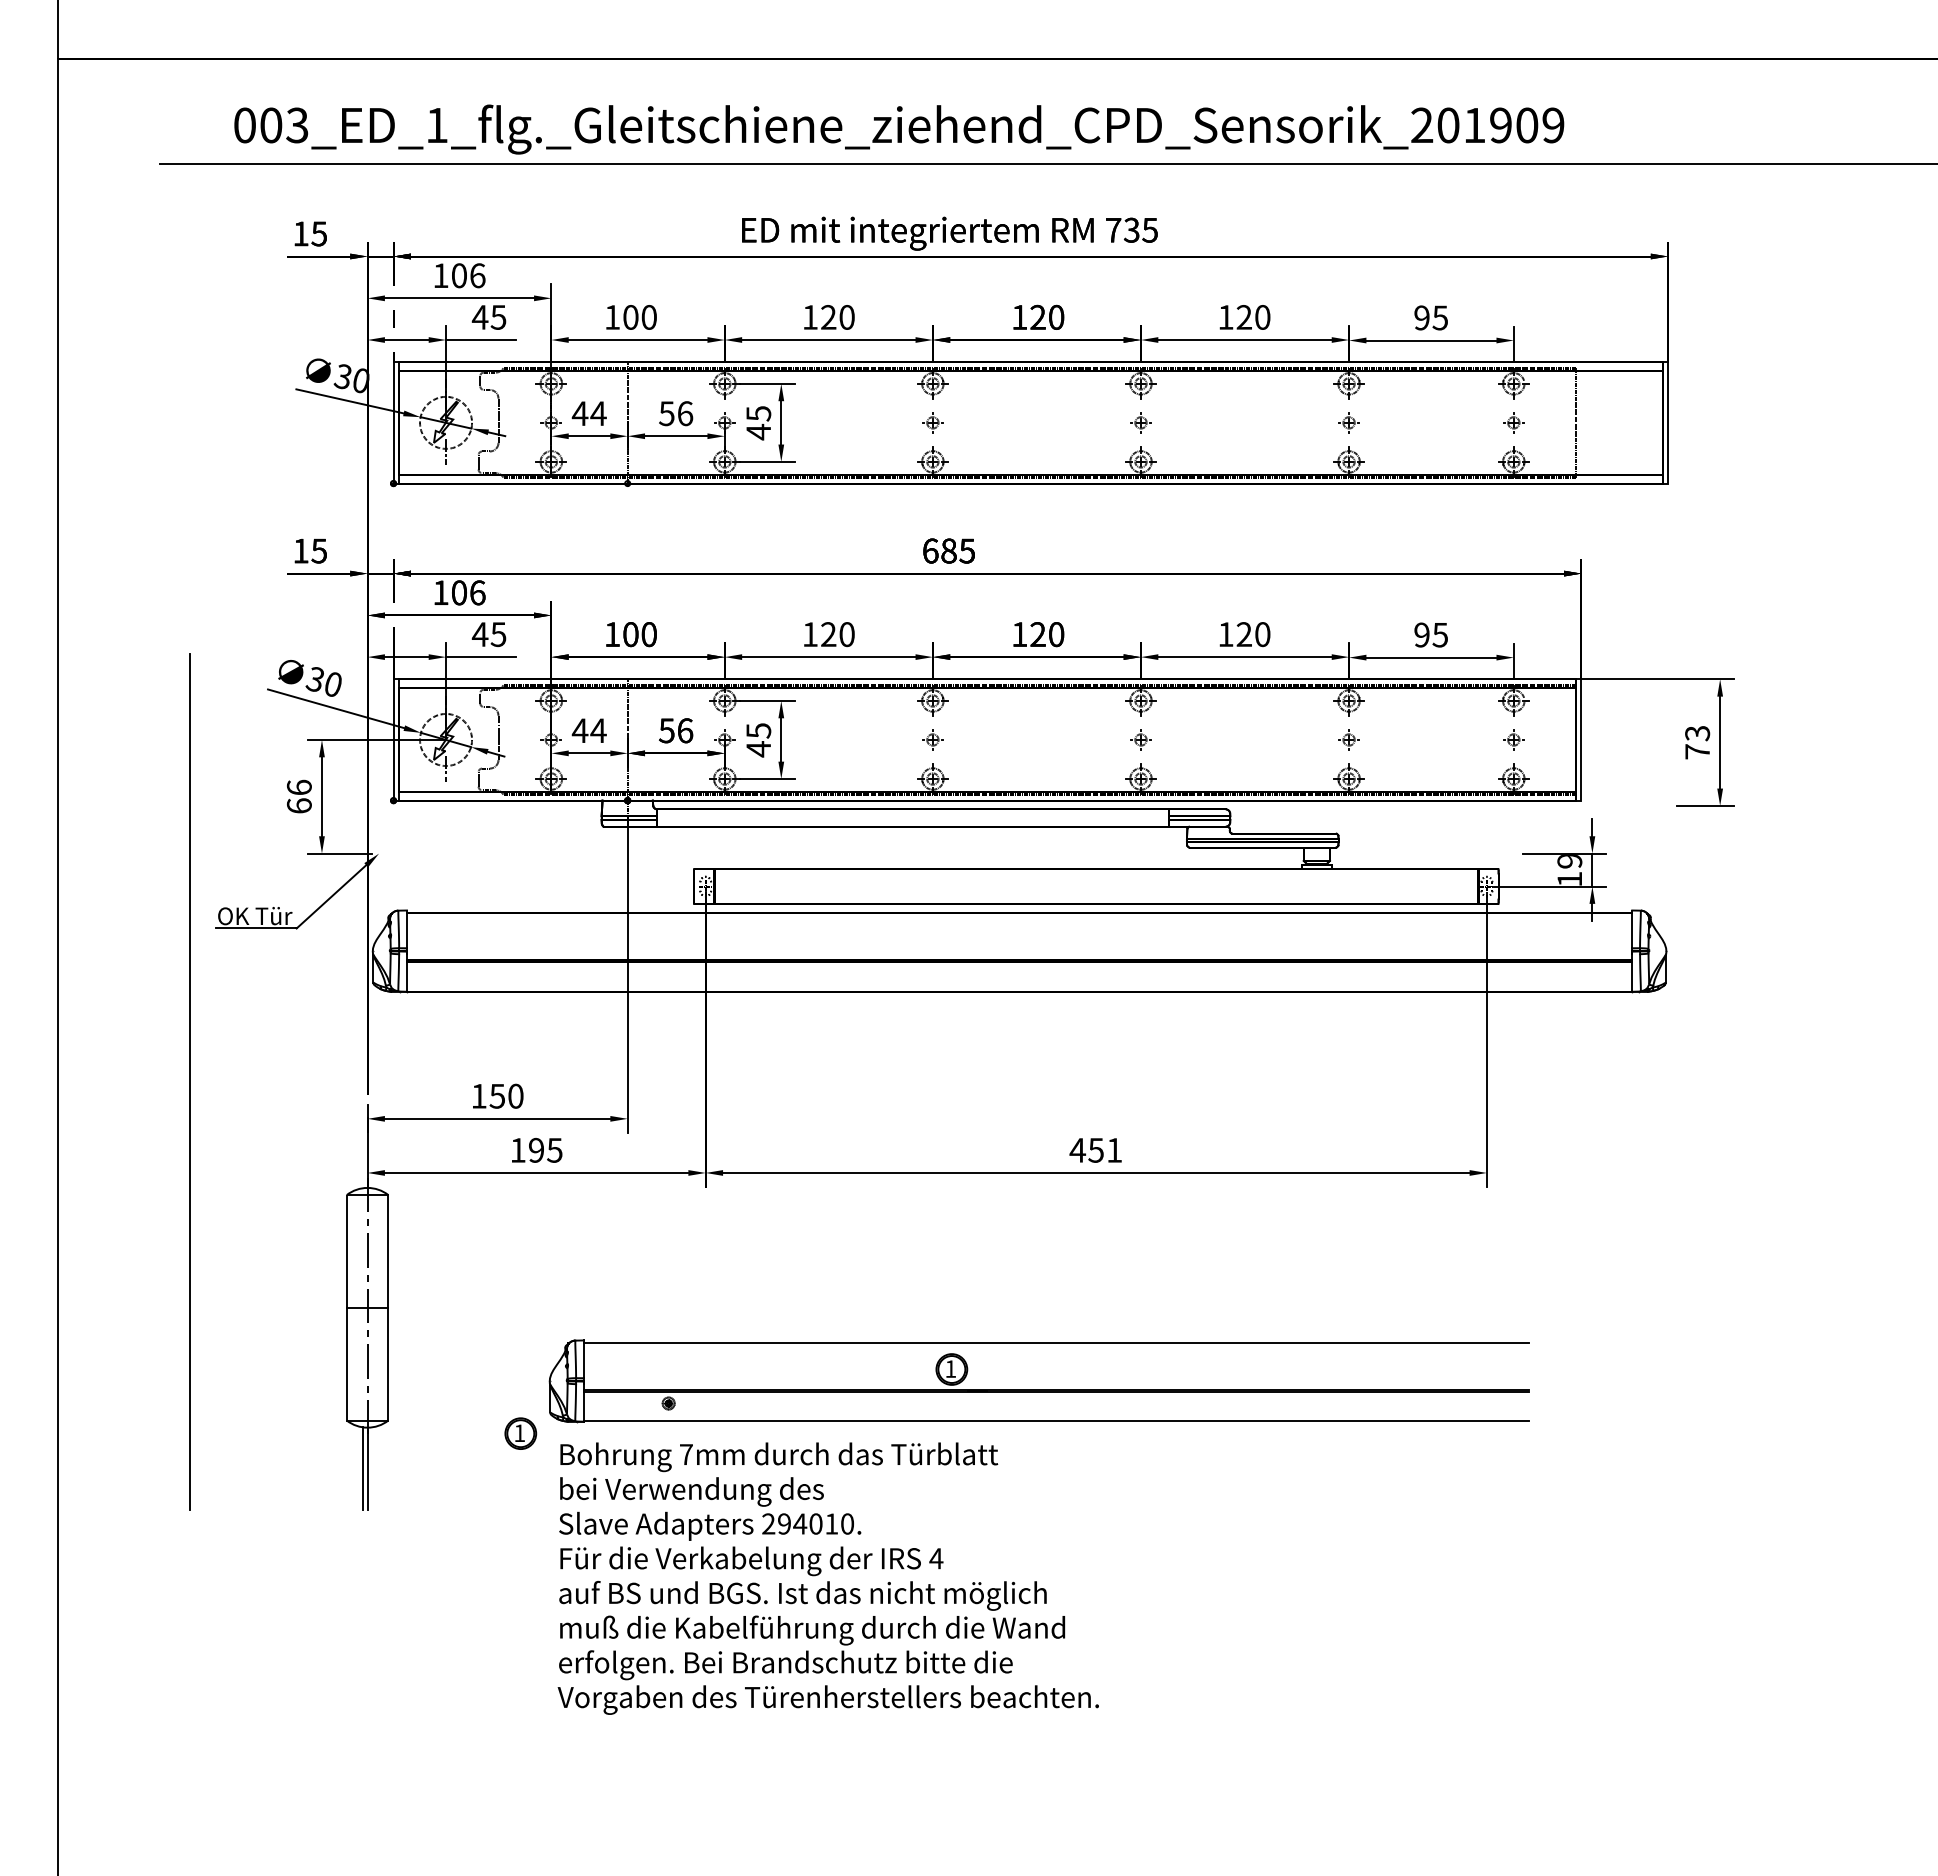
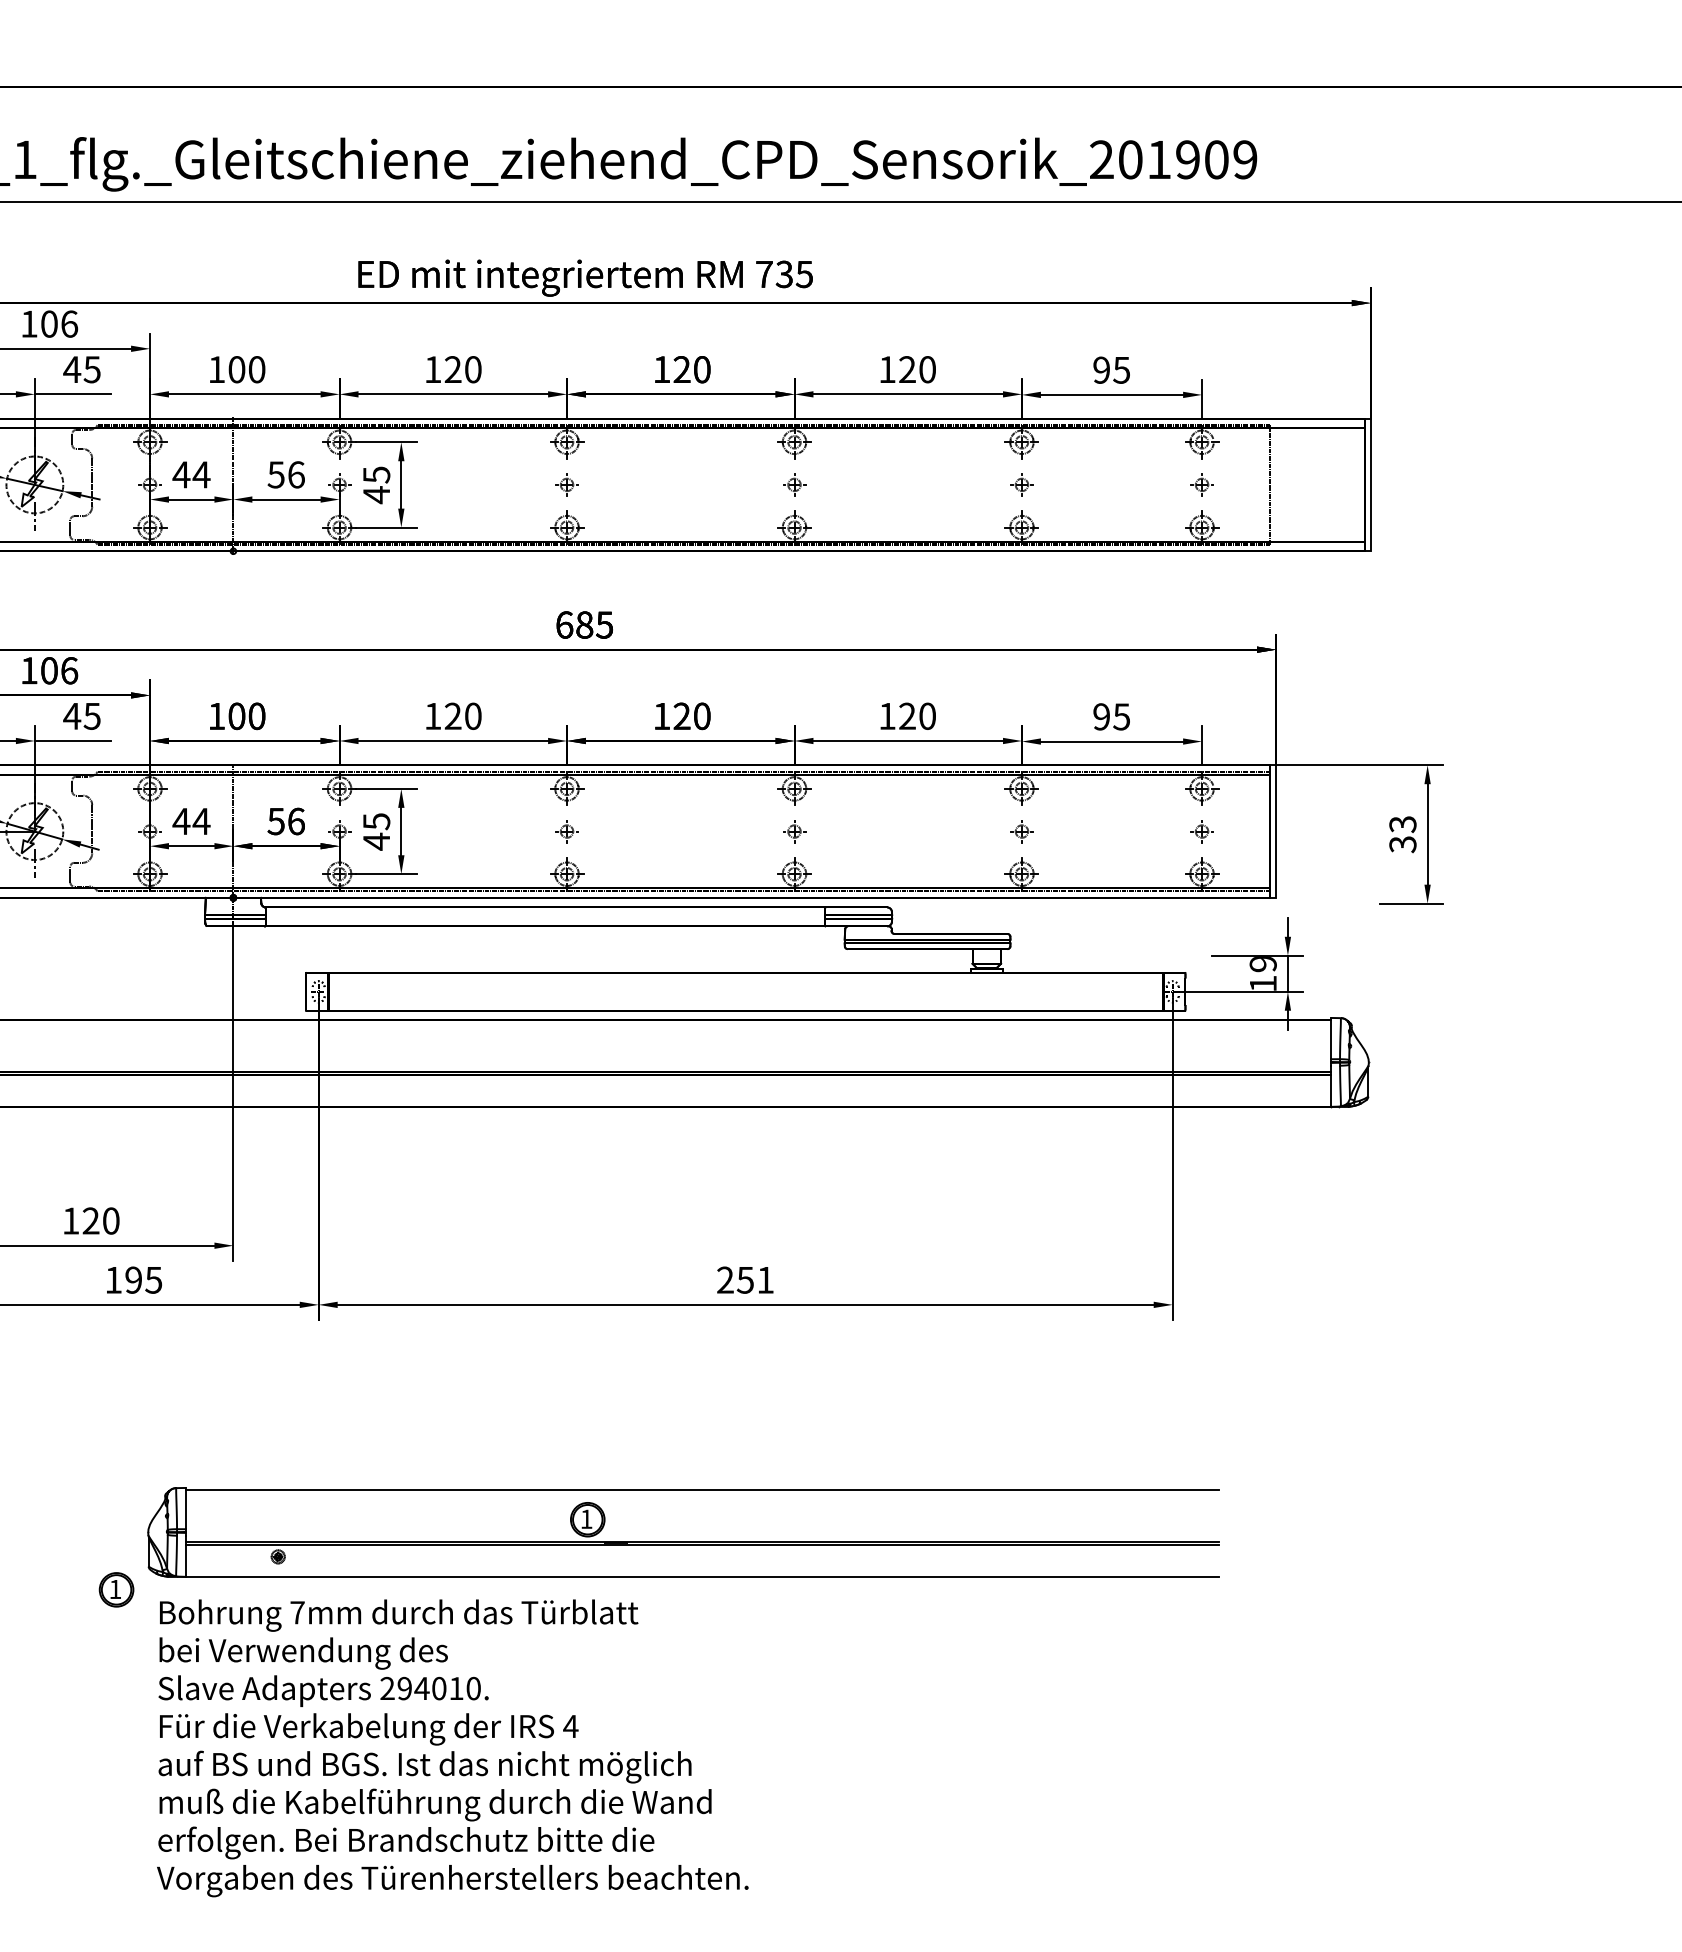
text: (1697, 751) -> (1402, 844), 73 -> 33
text: (497, 1095) -> (91, 1220), 150 -> 120
text: (1077, 1149) -> (725, 1279), 451 -> 251

